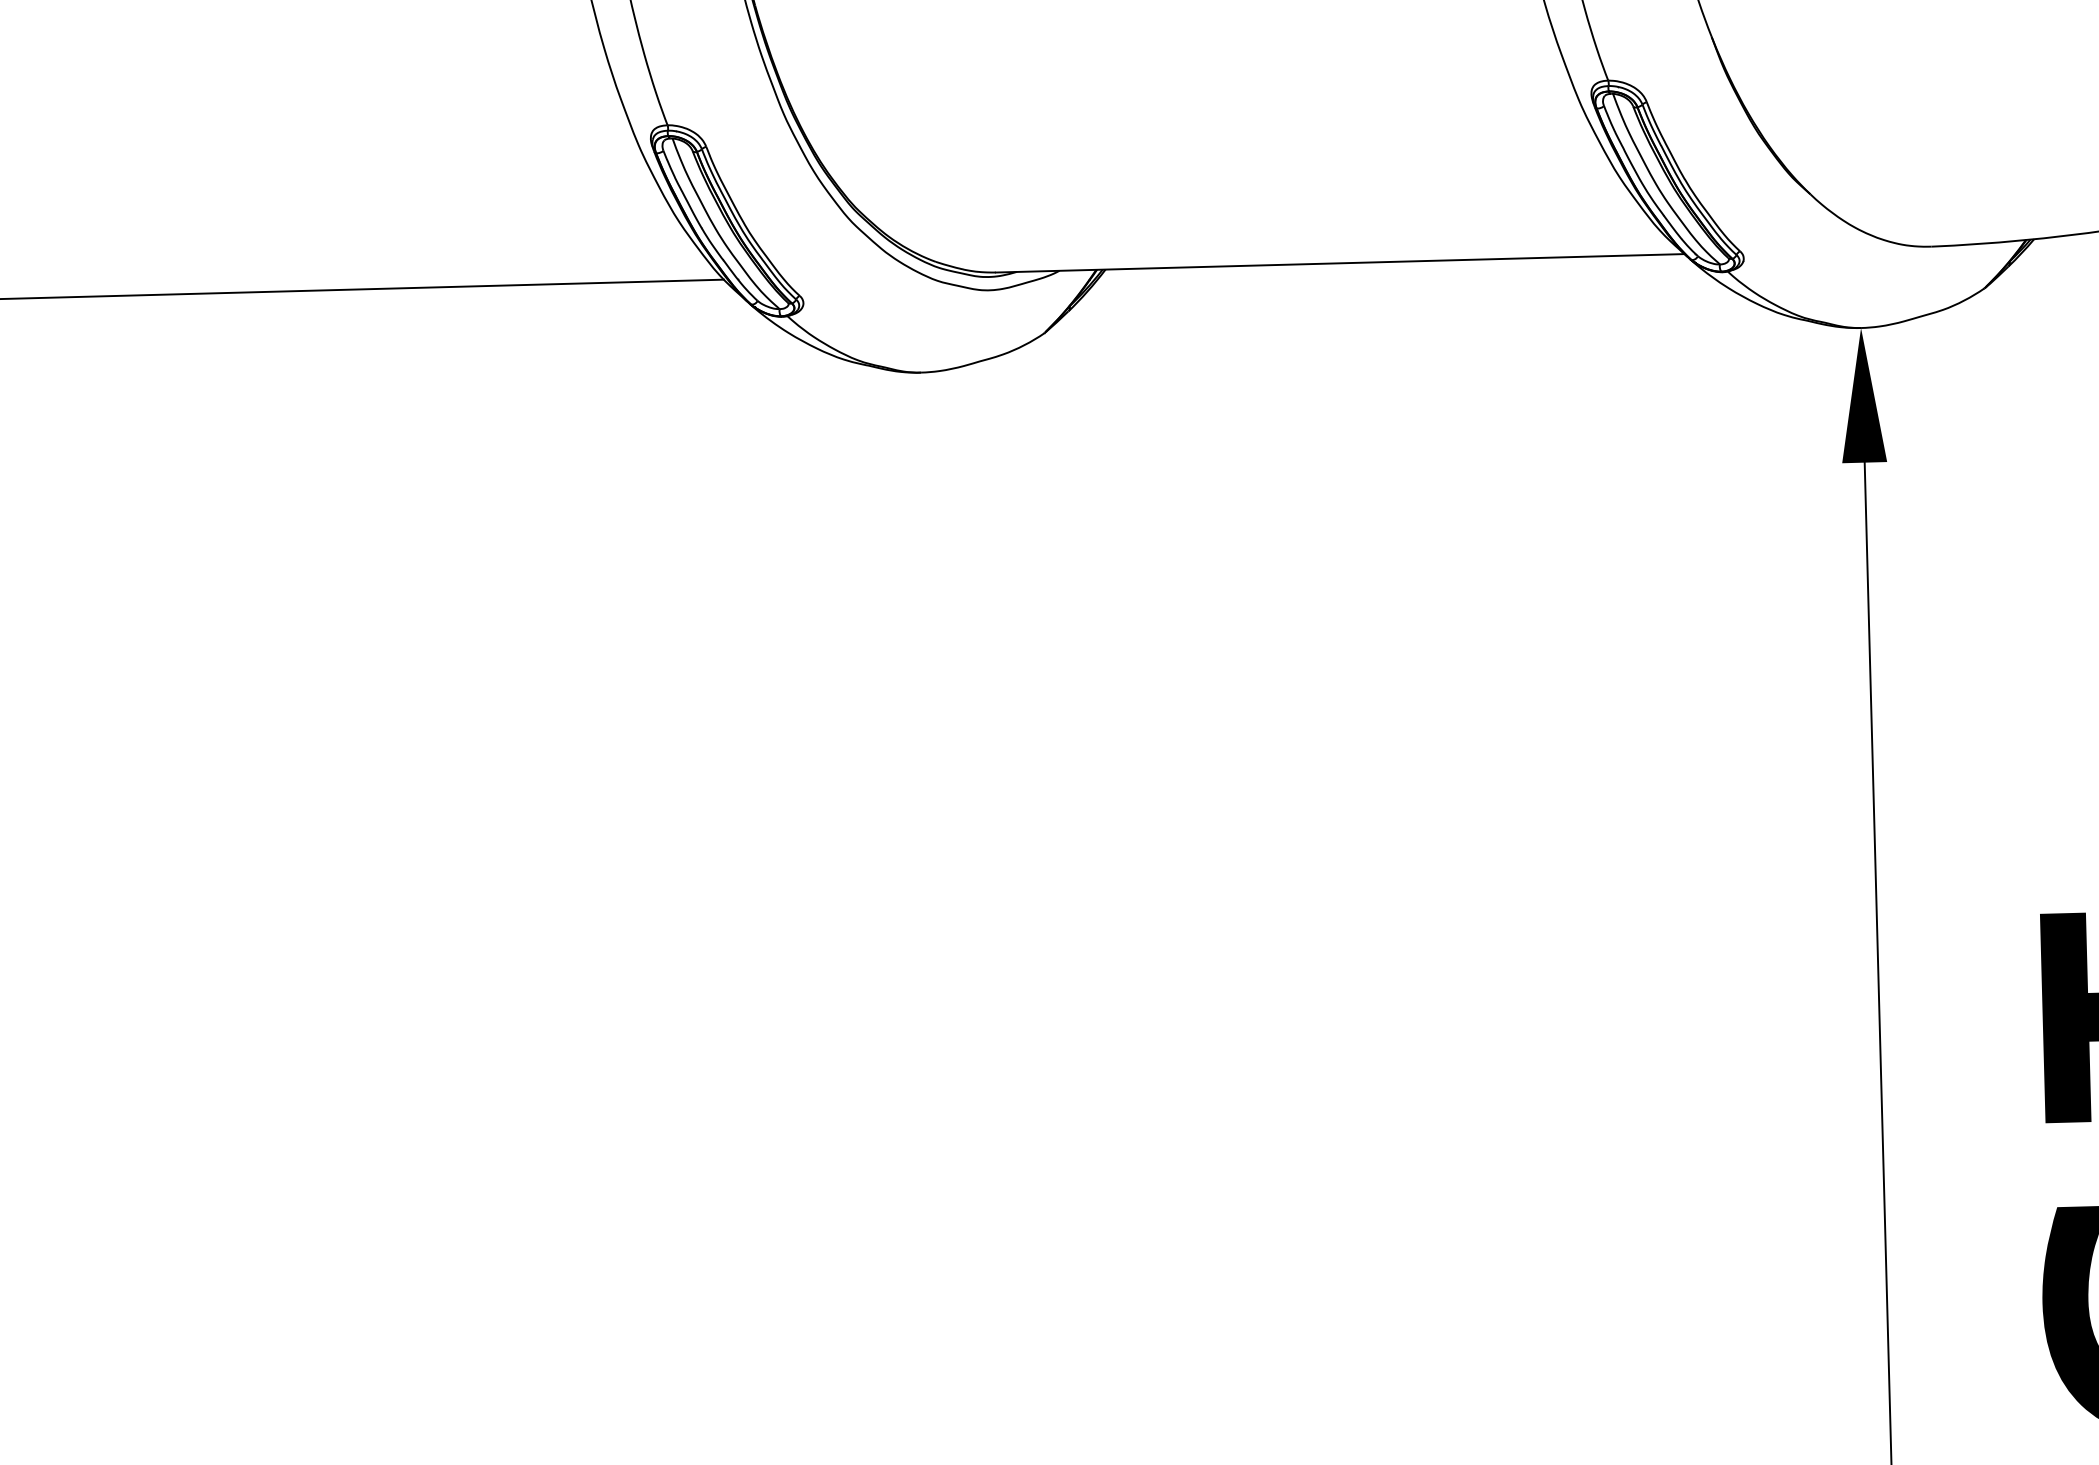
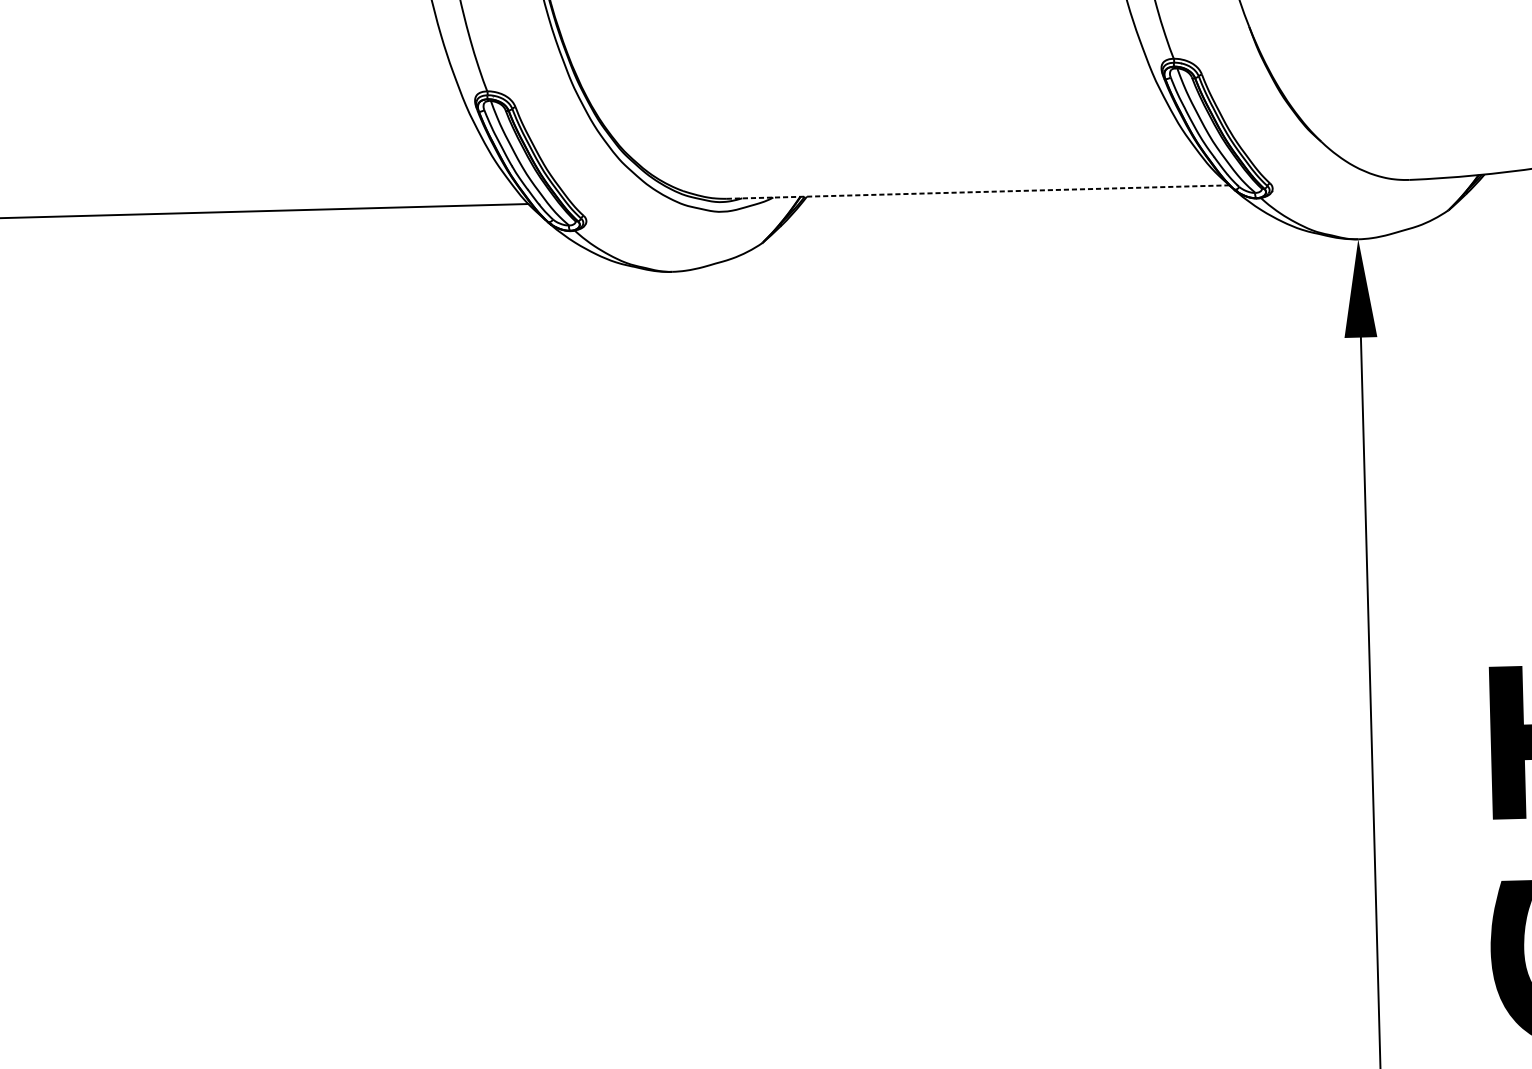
line: (1340, 263) -> (978, 192), solid -> dashed

